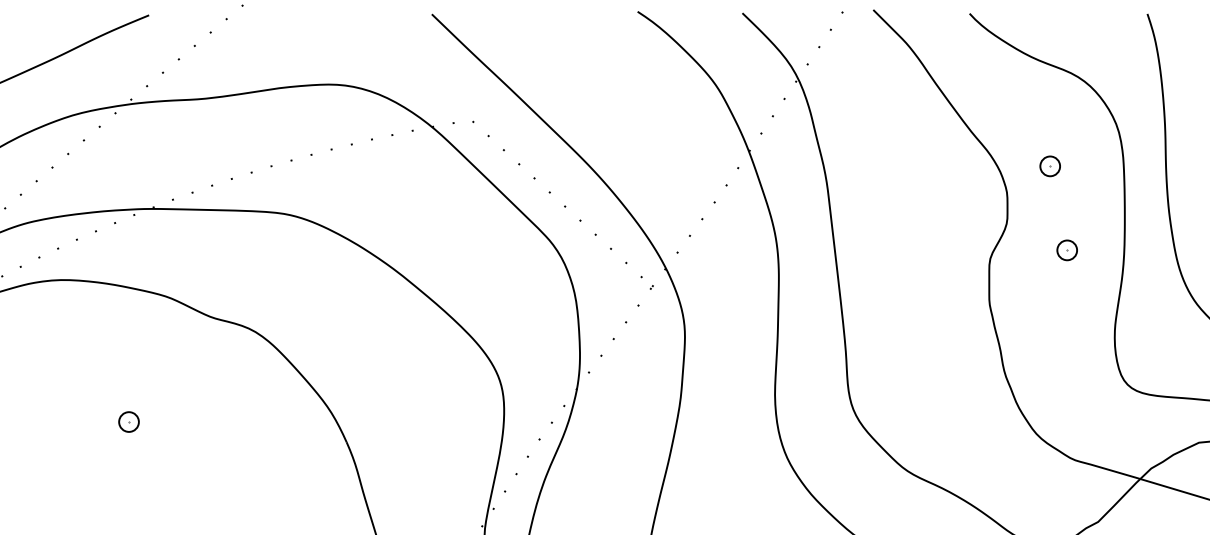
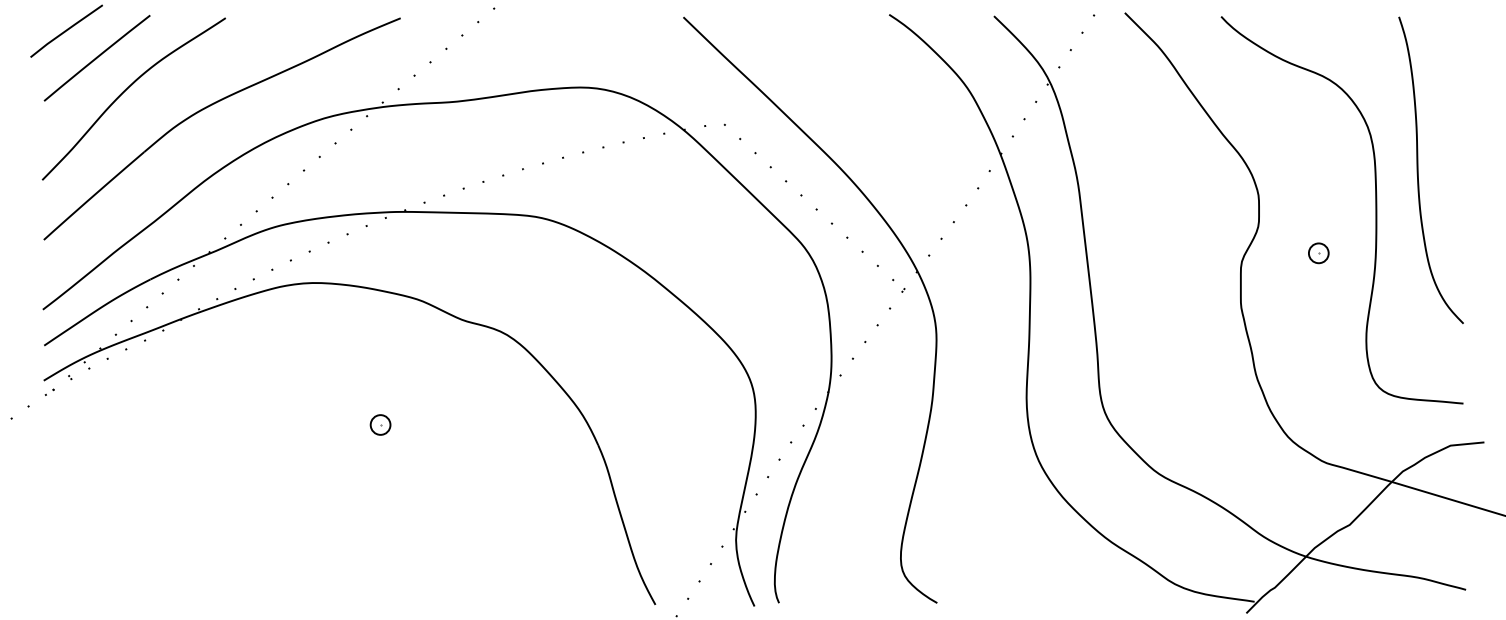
part: (1049, 166) -> (1301, 169), removed

